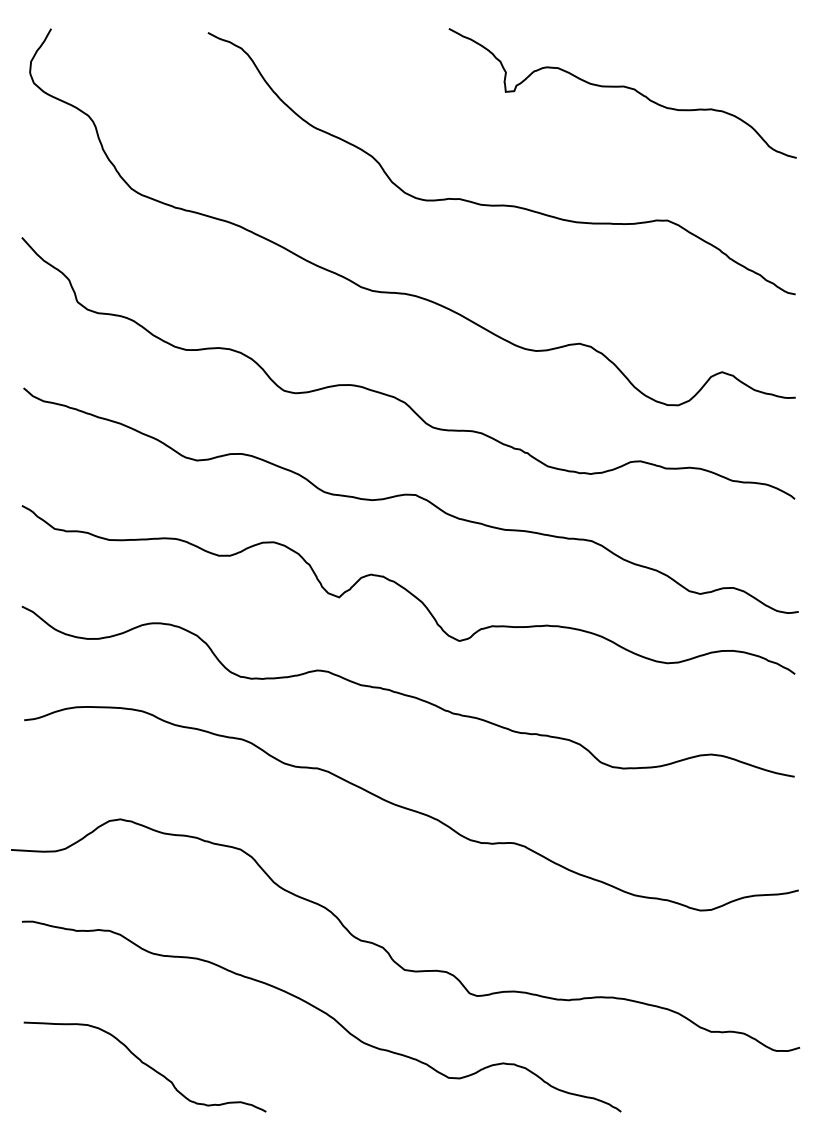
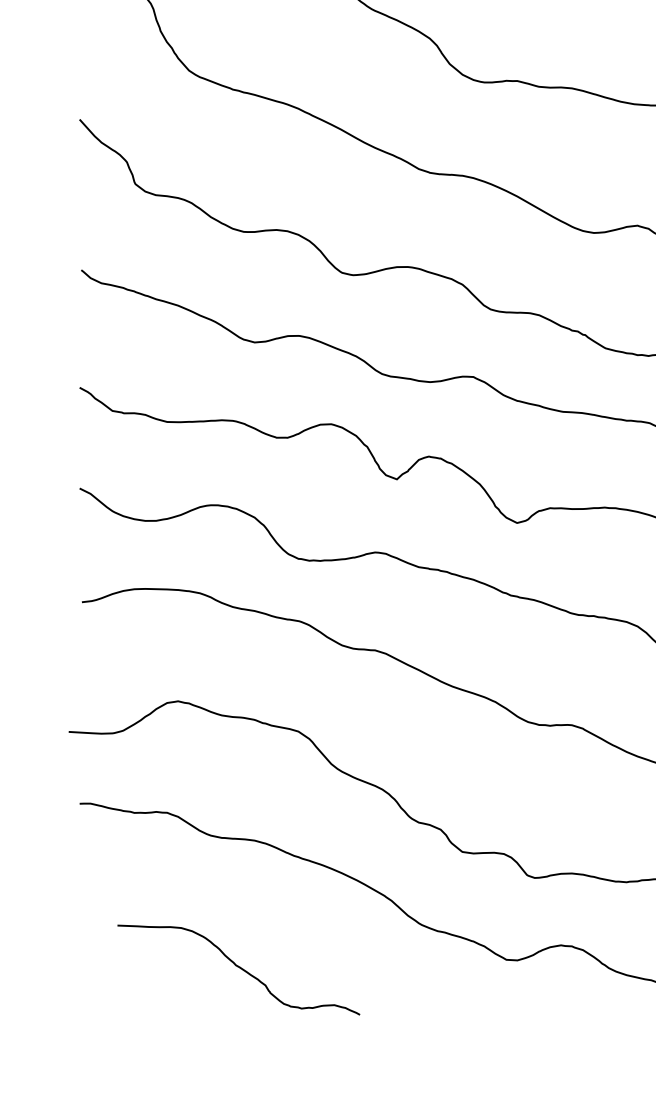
curve: (145, 1065) -> (239, 968), moved

